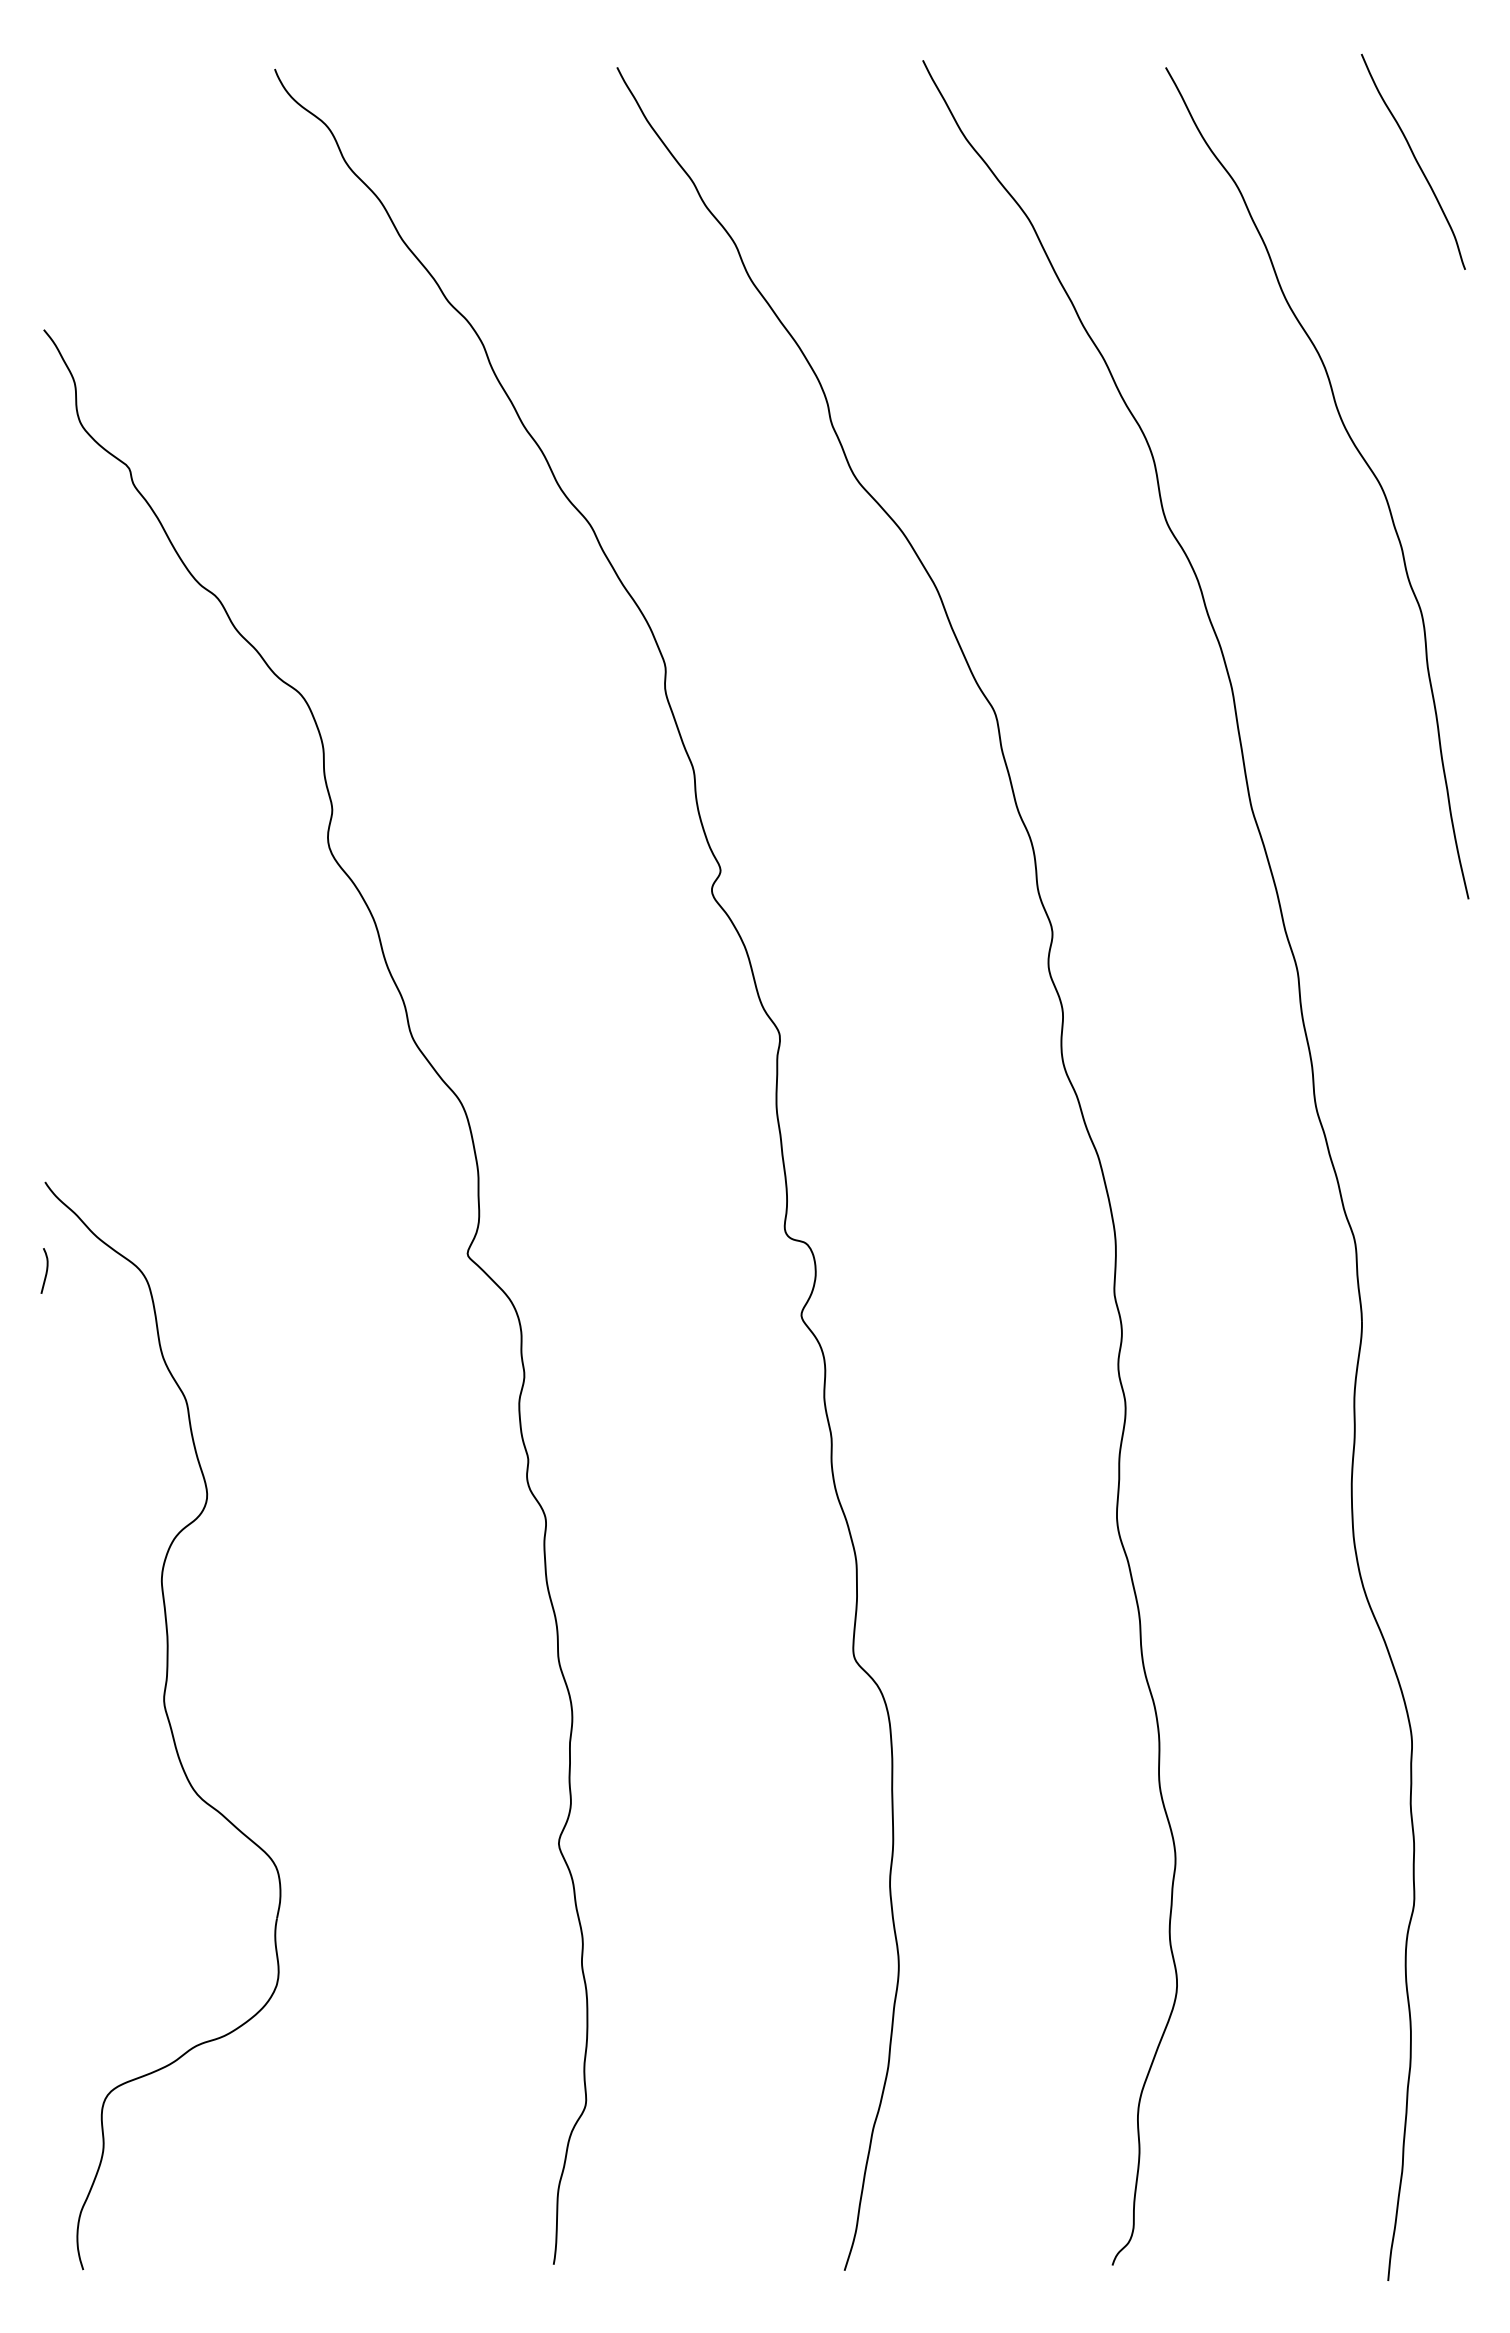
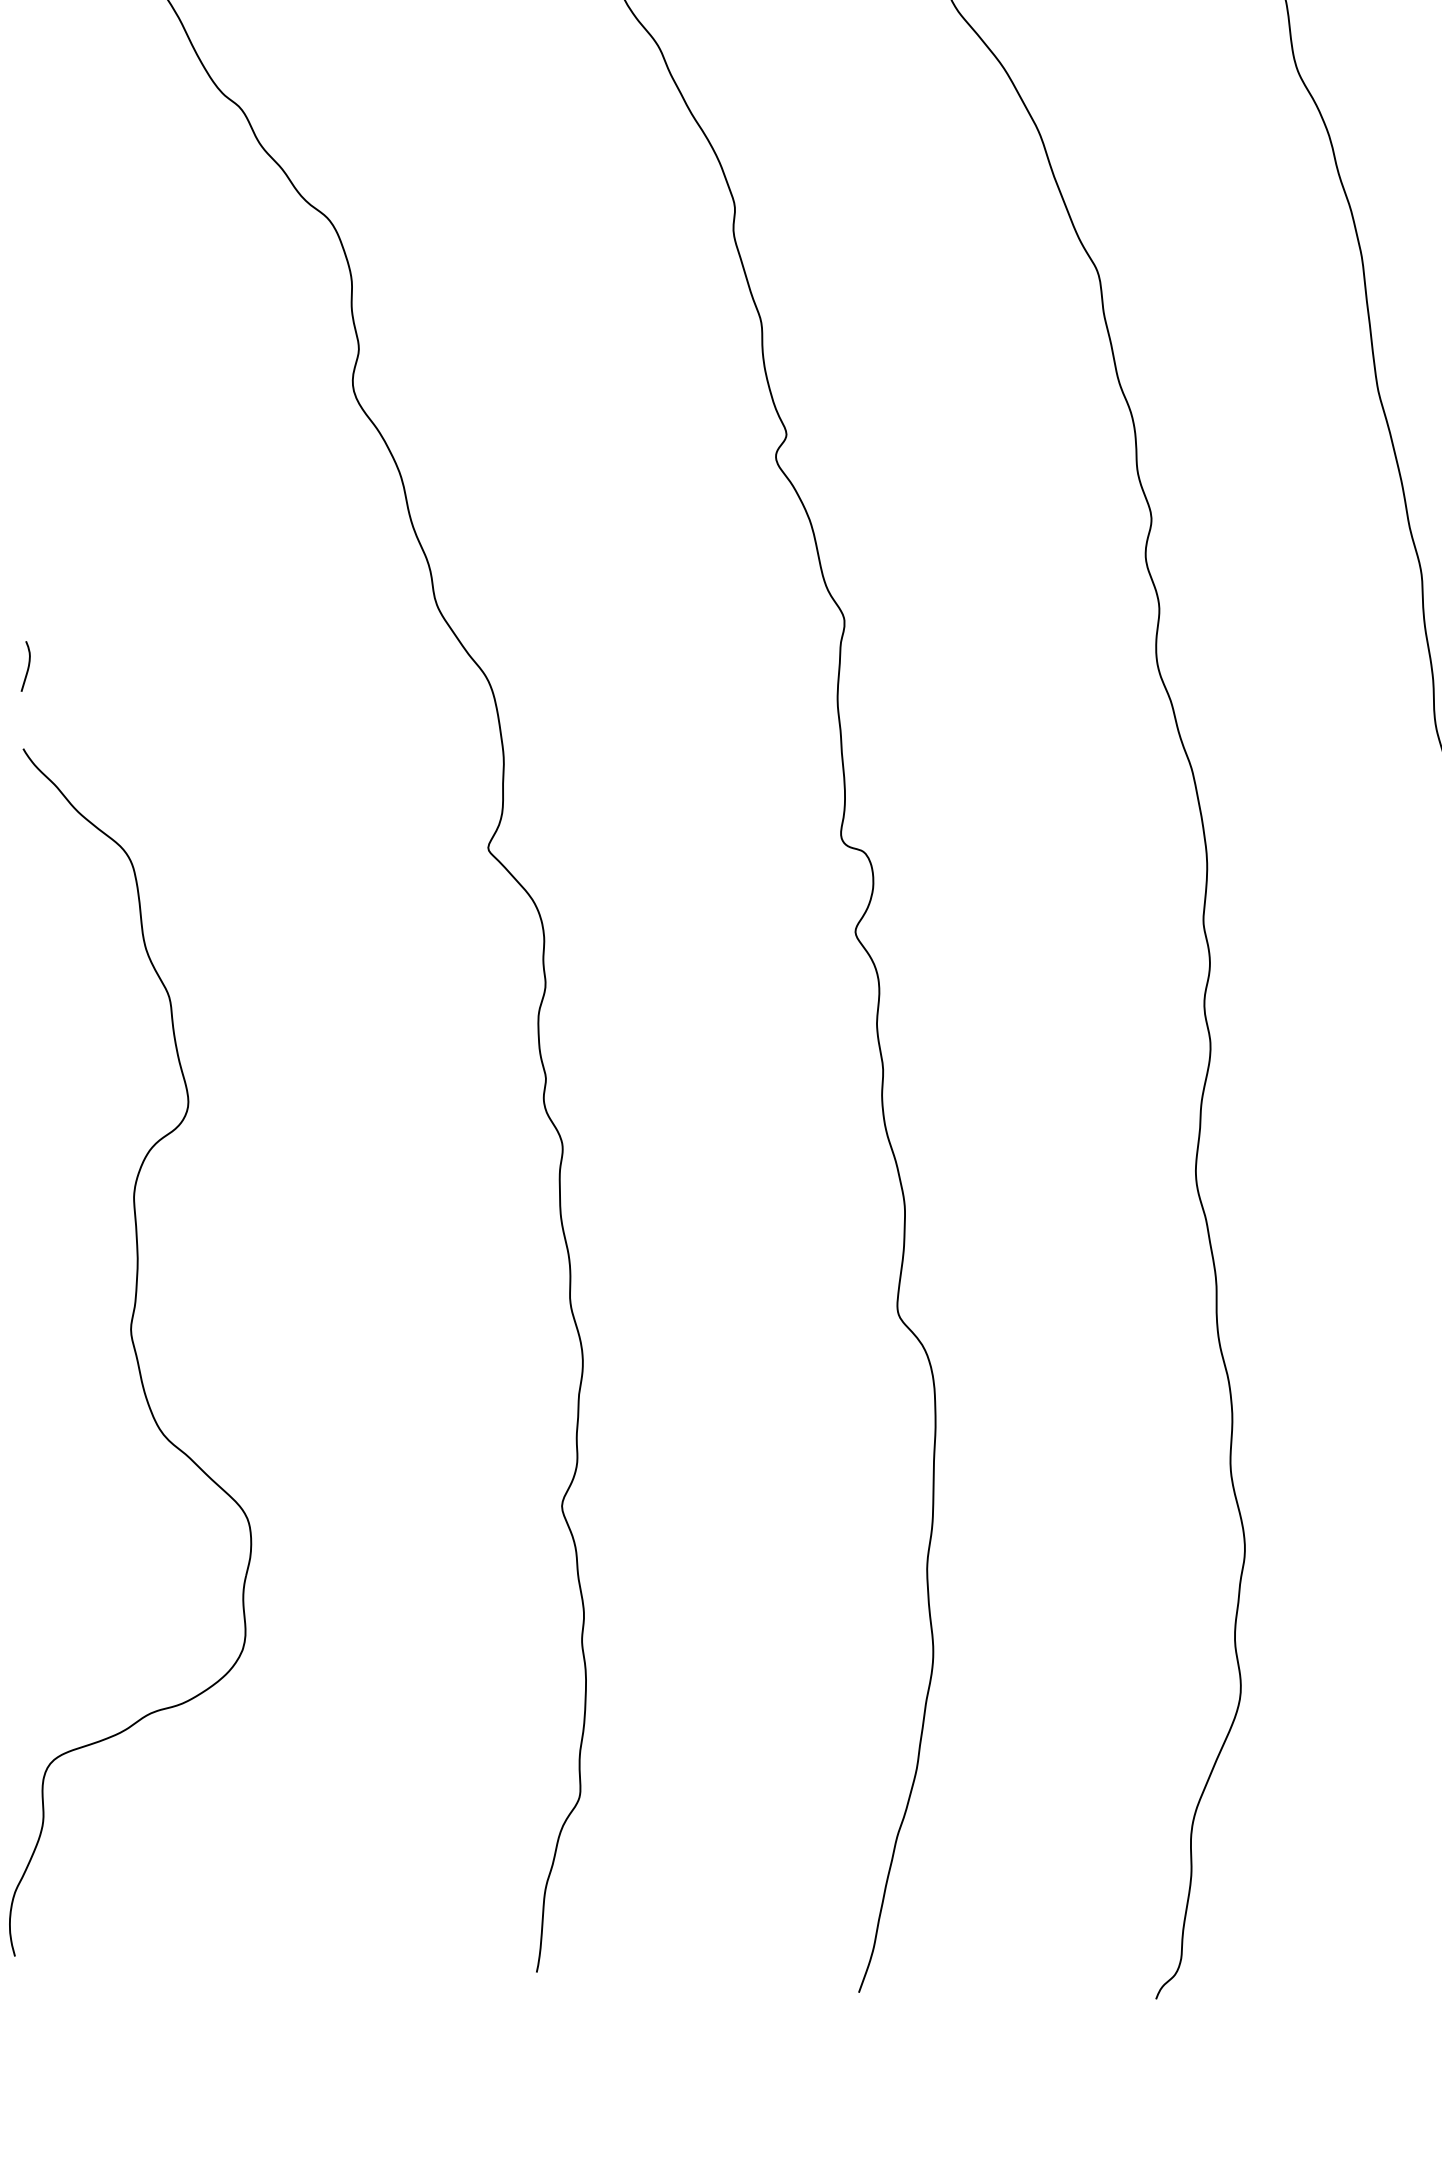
curve: (46, 1270) -> (28, 666), moved

